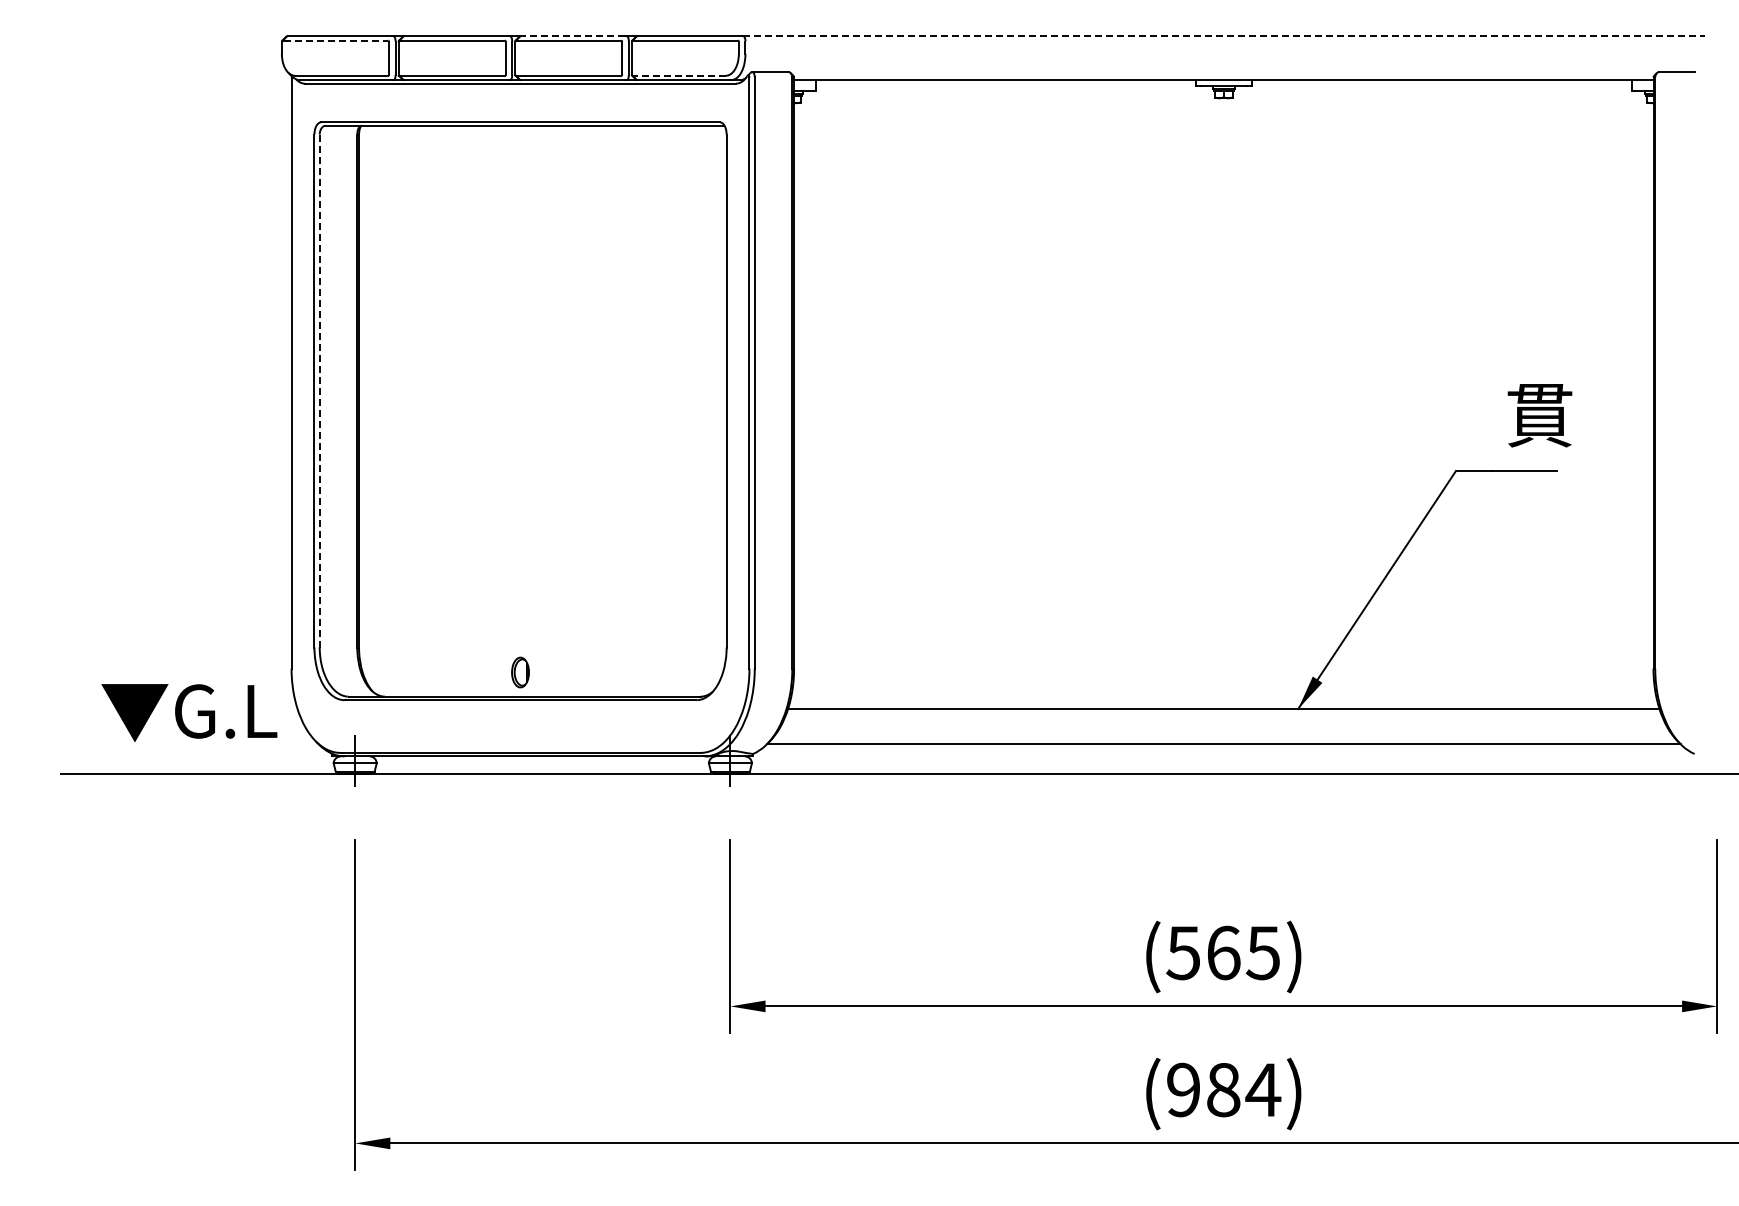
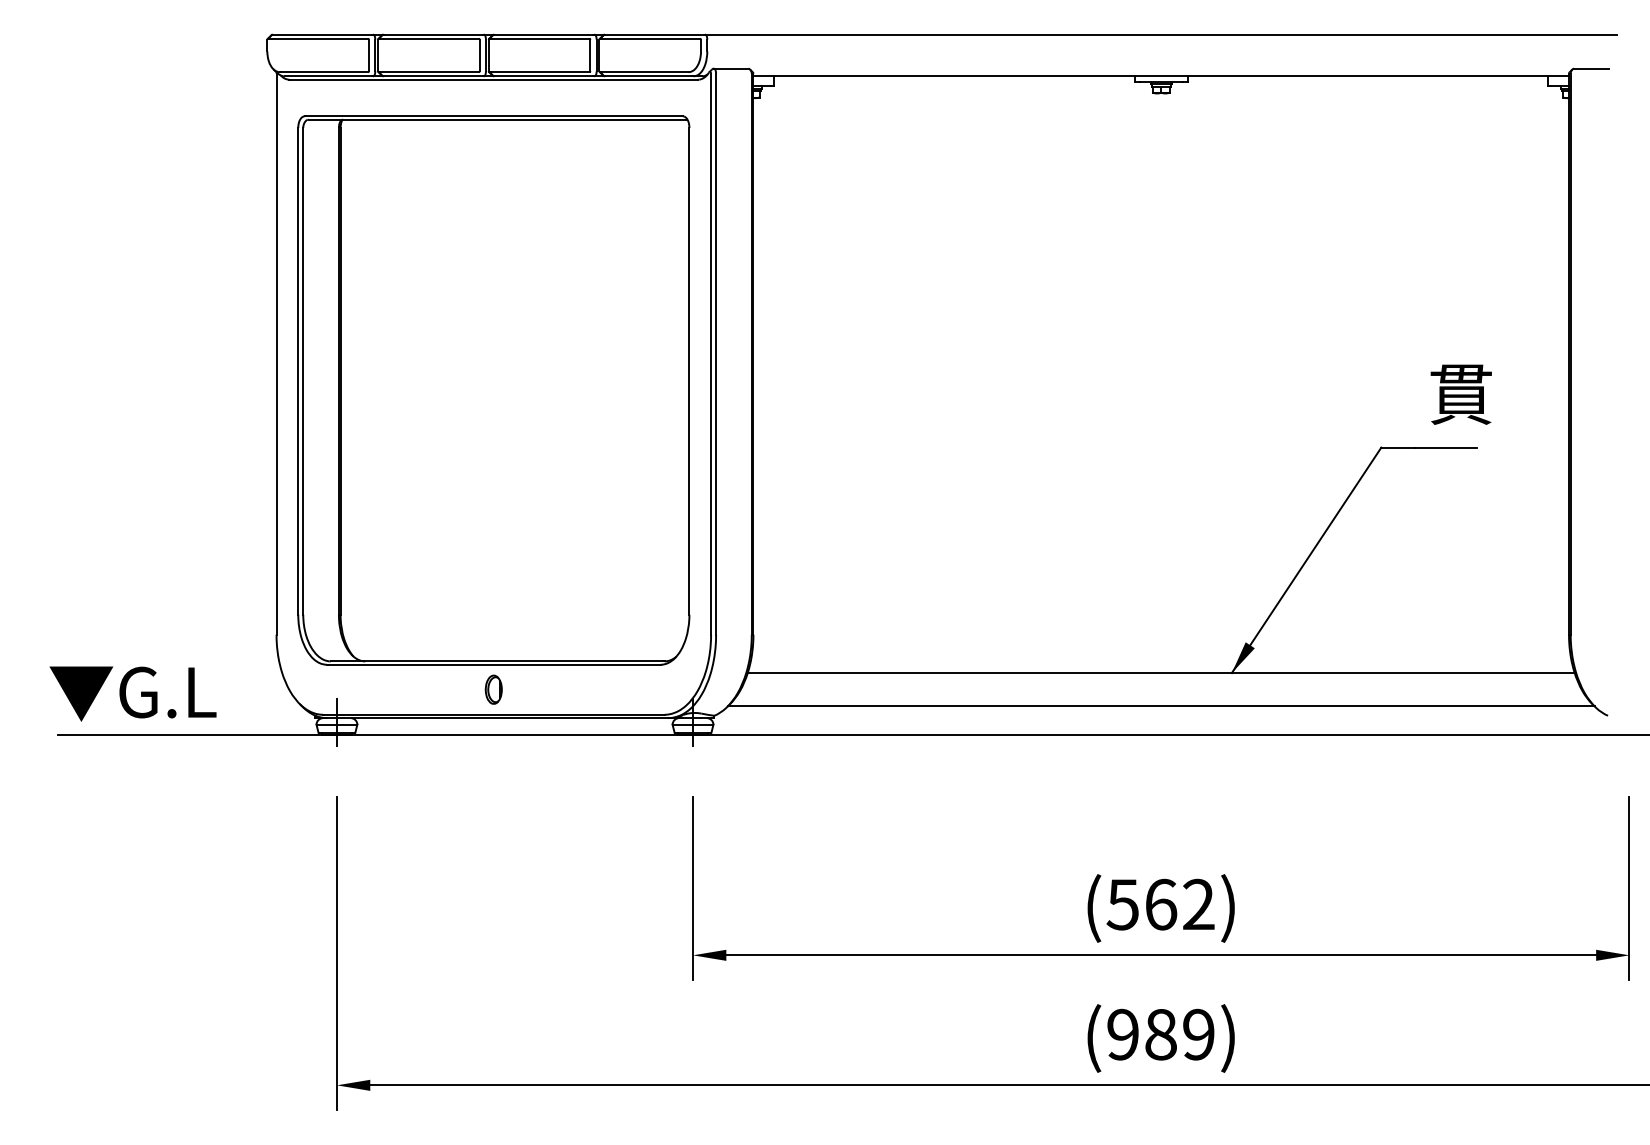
line: (572, 36) -> (543, 34), dashed -> solid
line: (1223, 36) -> (1160, 34), dashed -> solid
line: (336, 40) -> (319, 38), dashed -> solid
line: (679, 75) -> (644, 71), dashed -> solid
line: (319, 391) -> (303, 371), dashed -> solid
part: (520, 672) -> (493, 689), moved
text: (189, 713) -> (133, 694), moved
text: (1262, 952) -> (1197, 904), (565) -> (562)
text: (1263, 1089) -> (1198, 1034), (984) -> (989)

